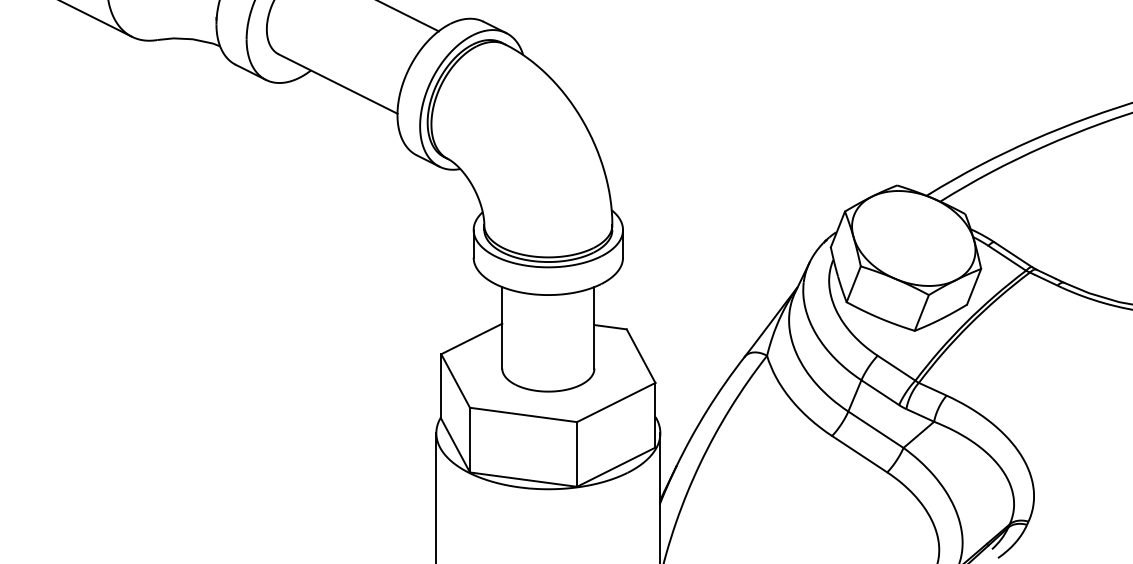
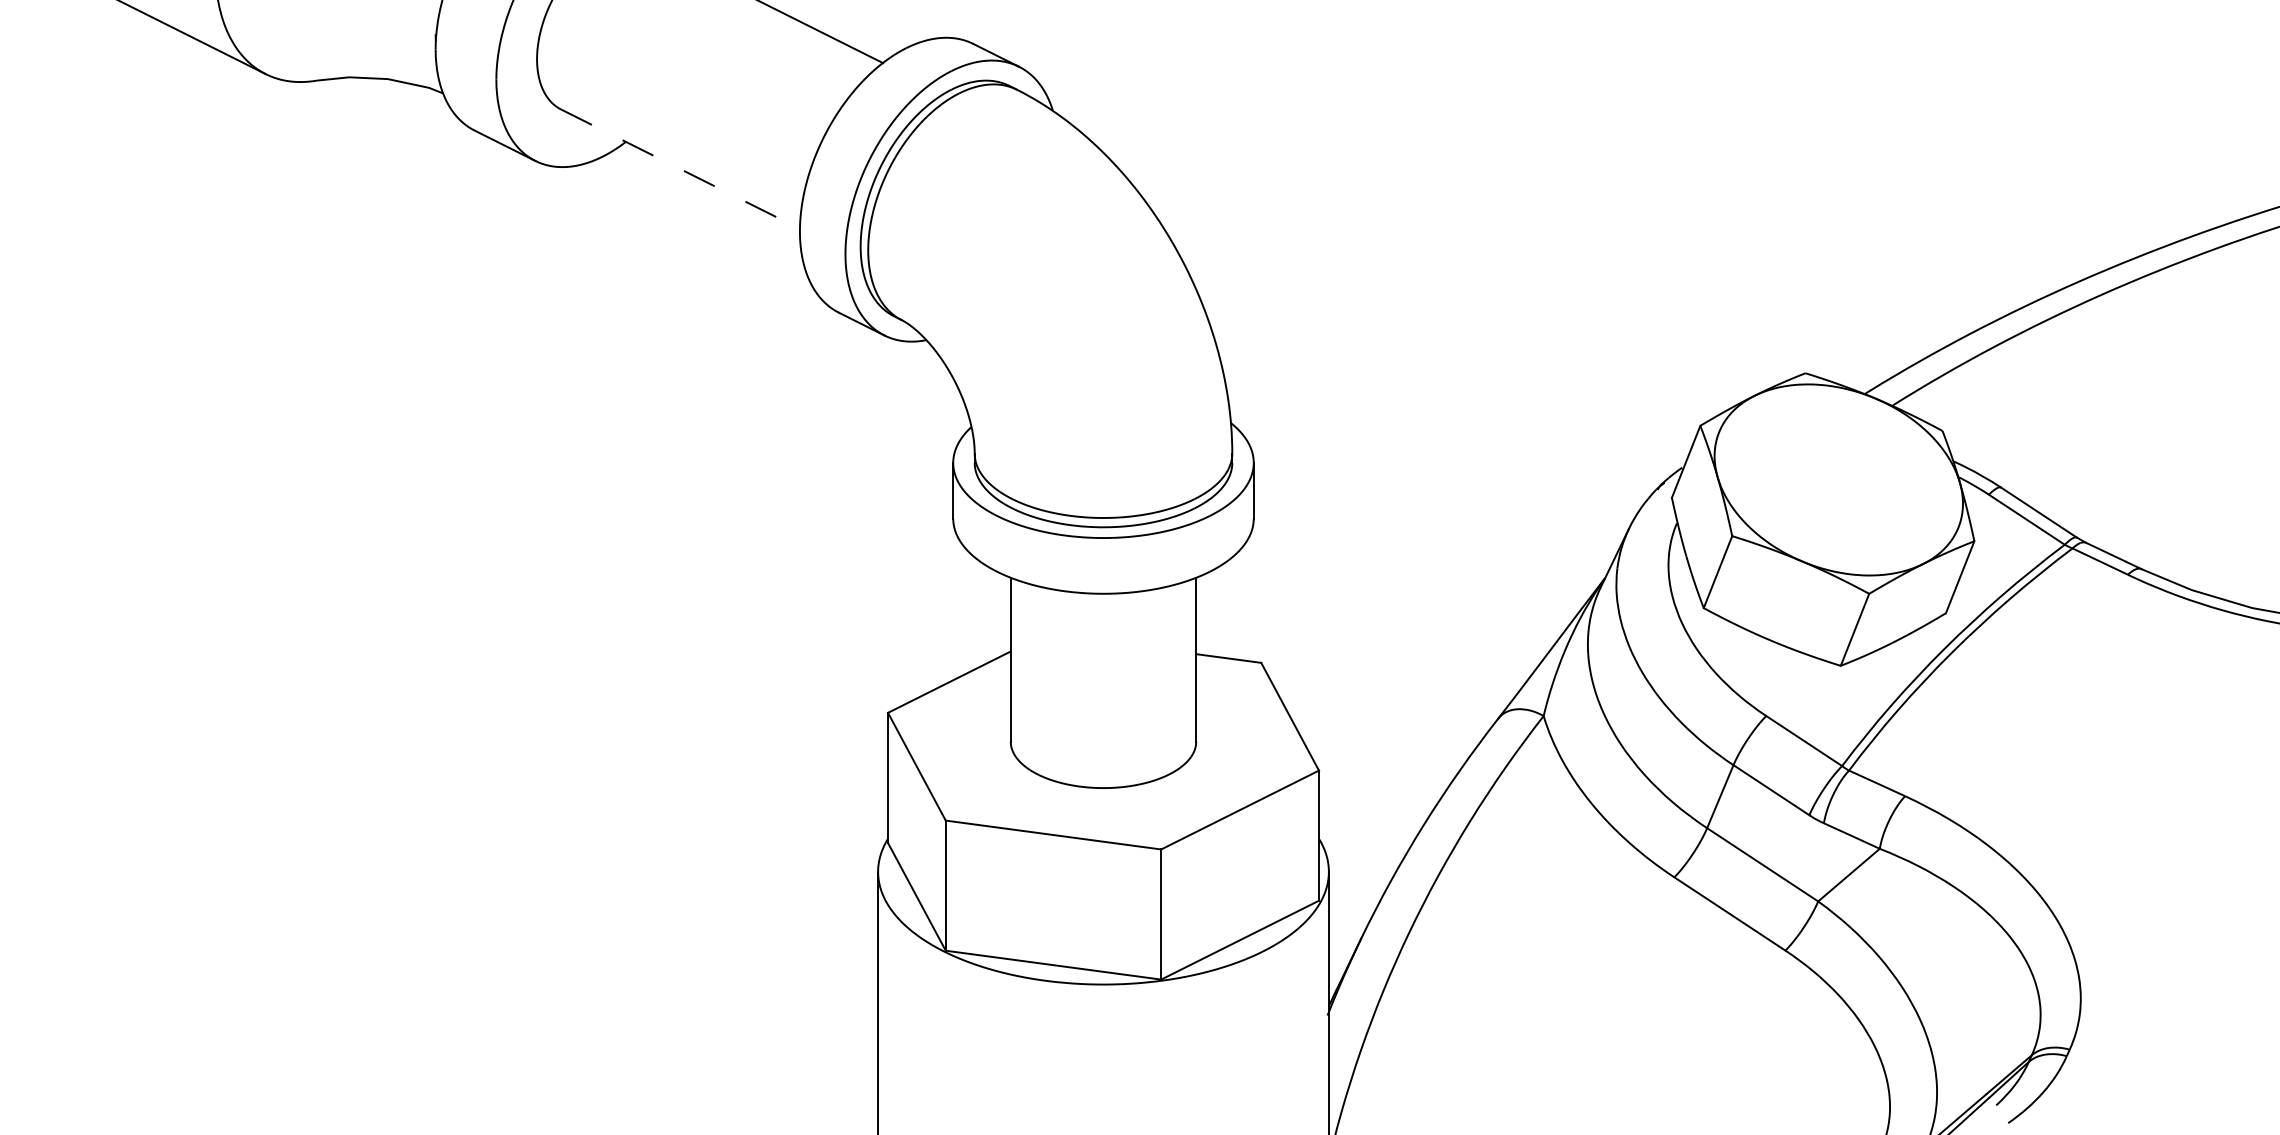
line: (338, 84) -> (681, 170), solid -> dashed

